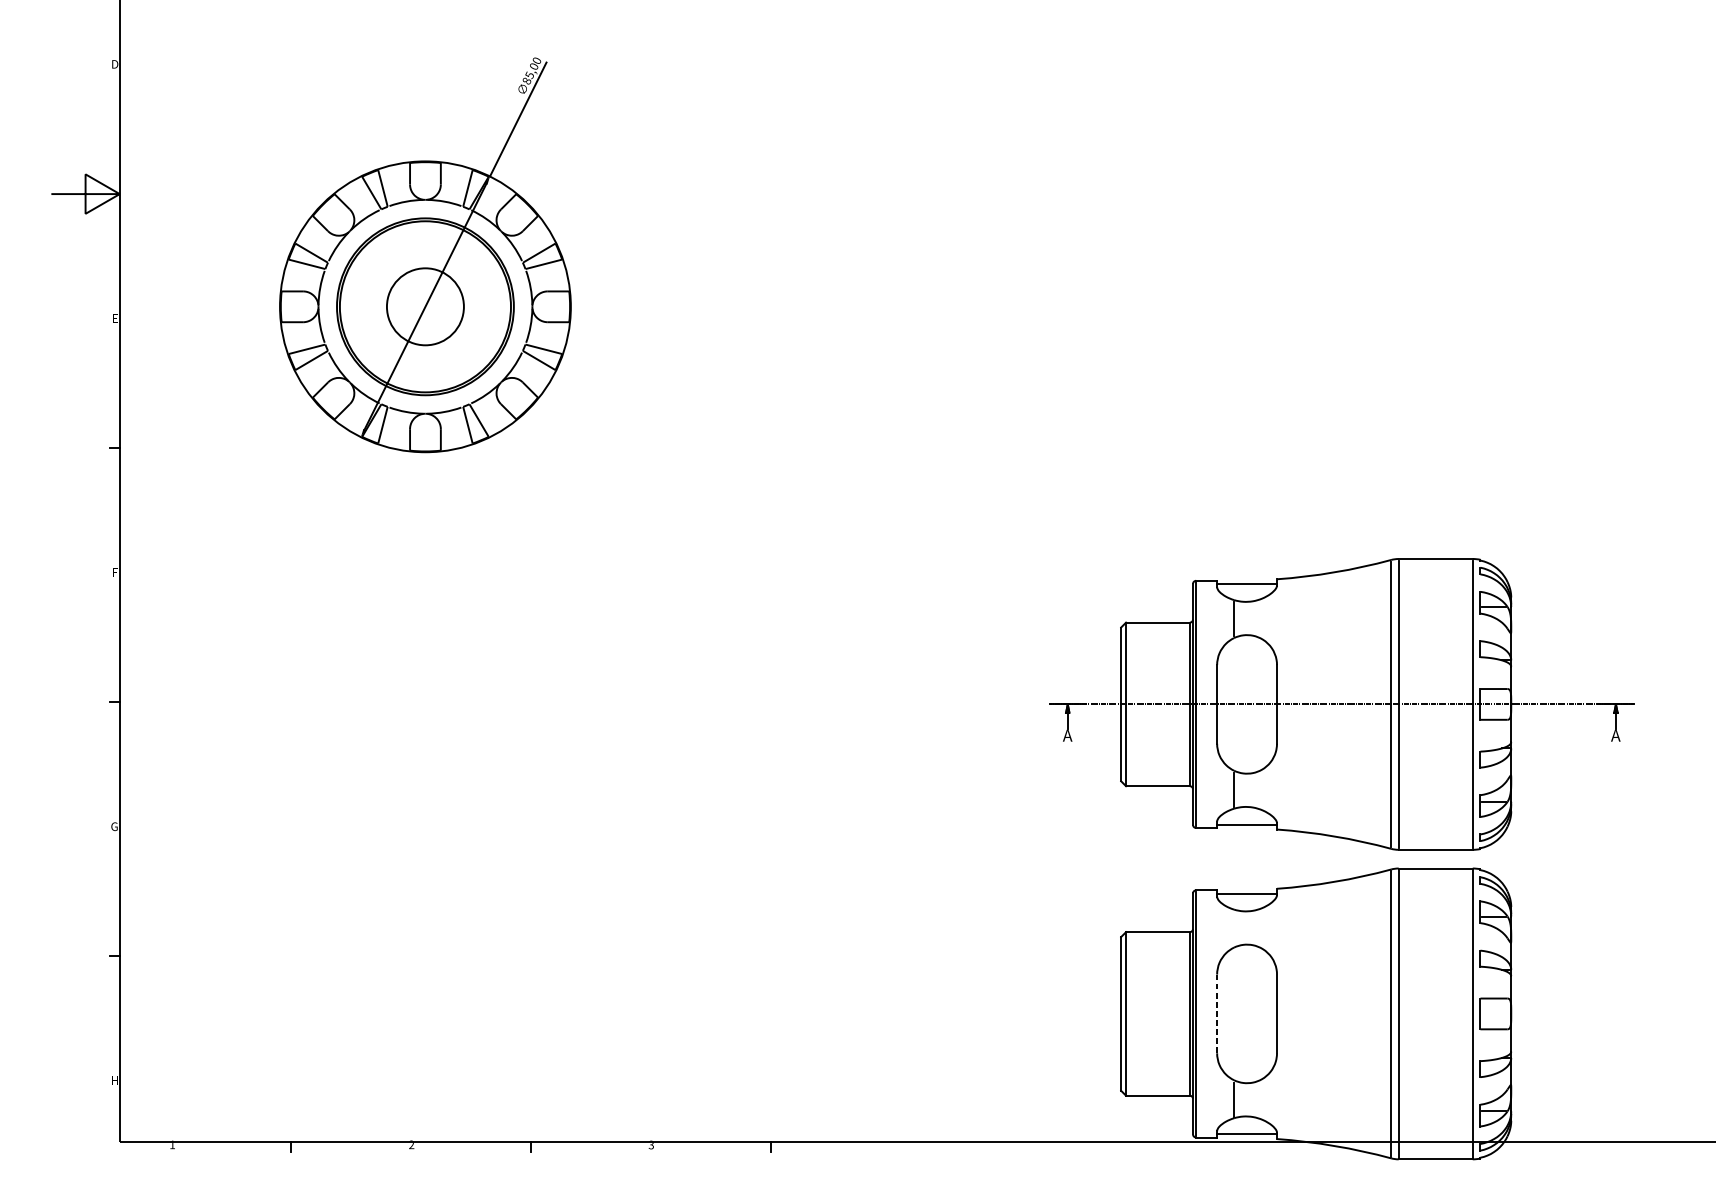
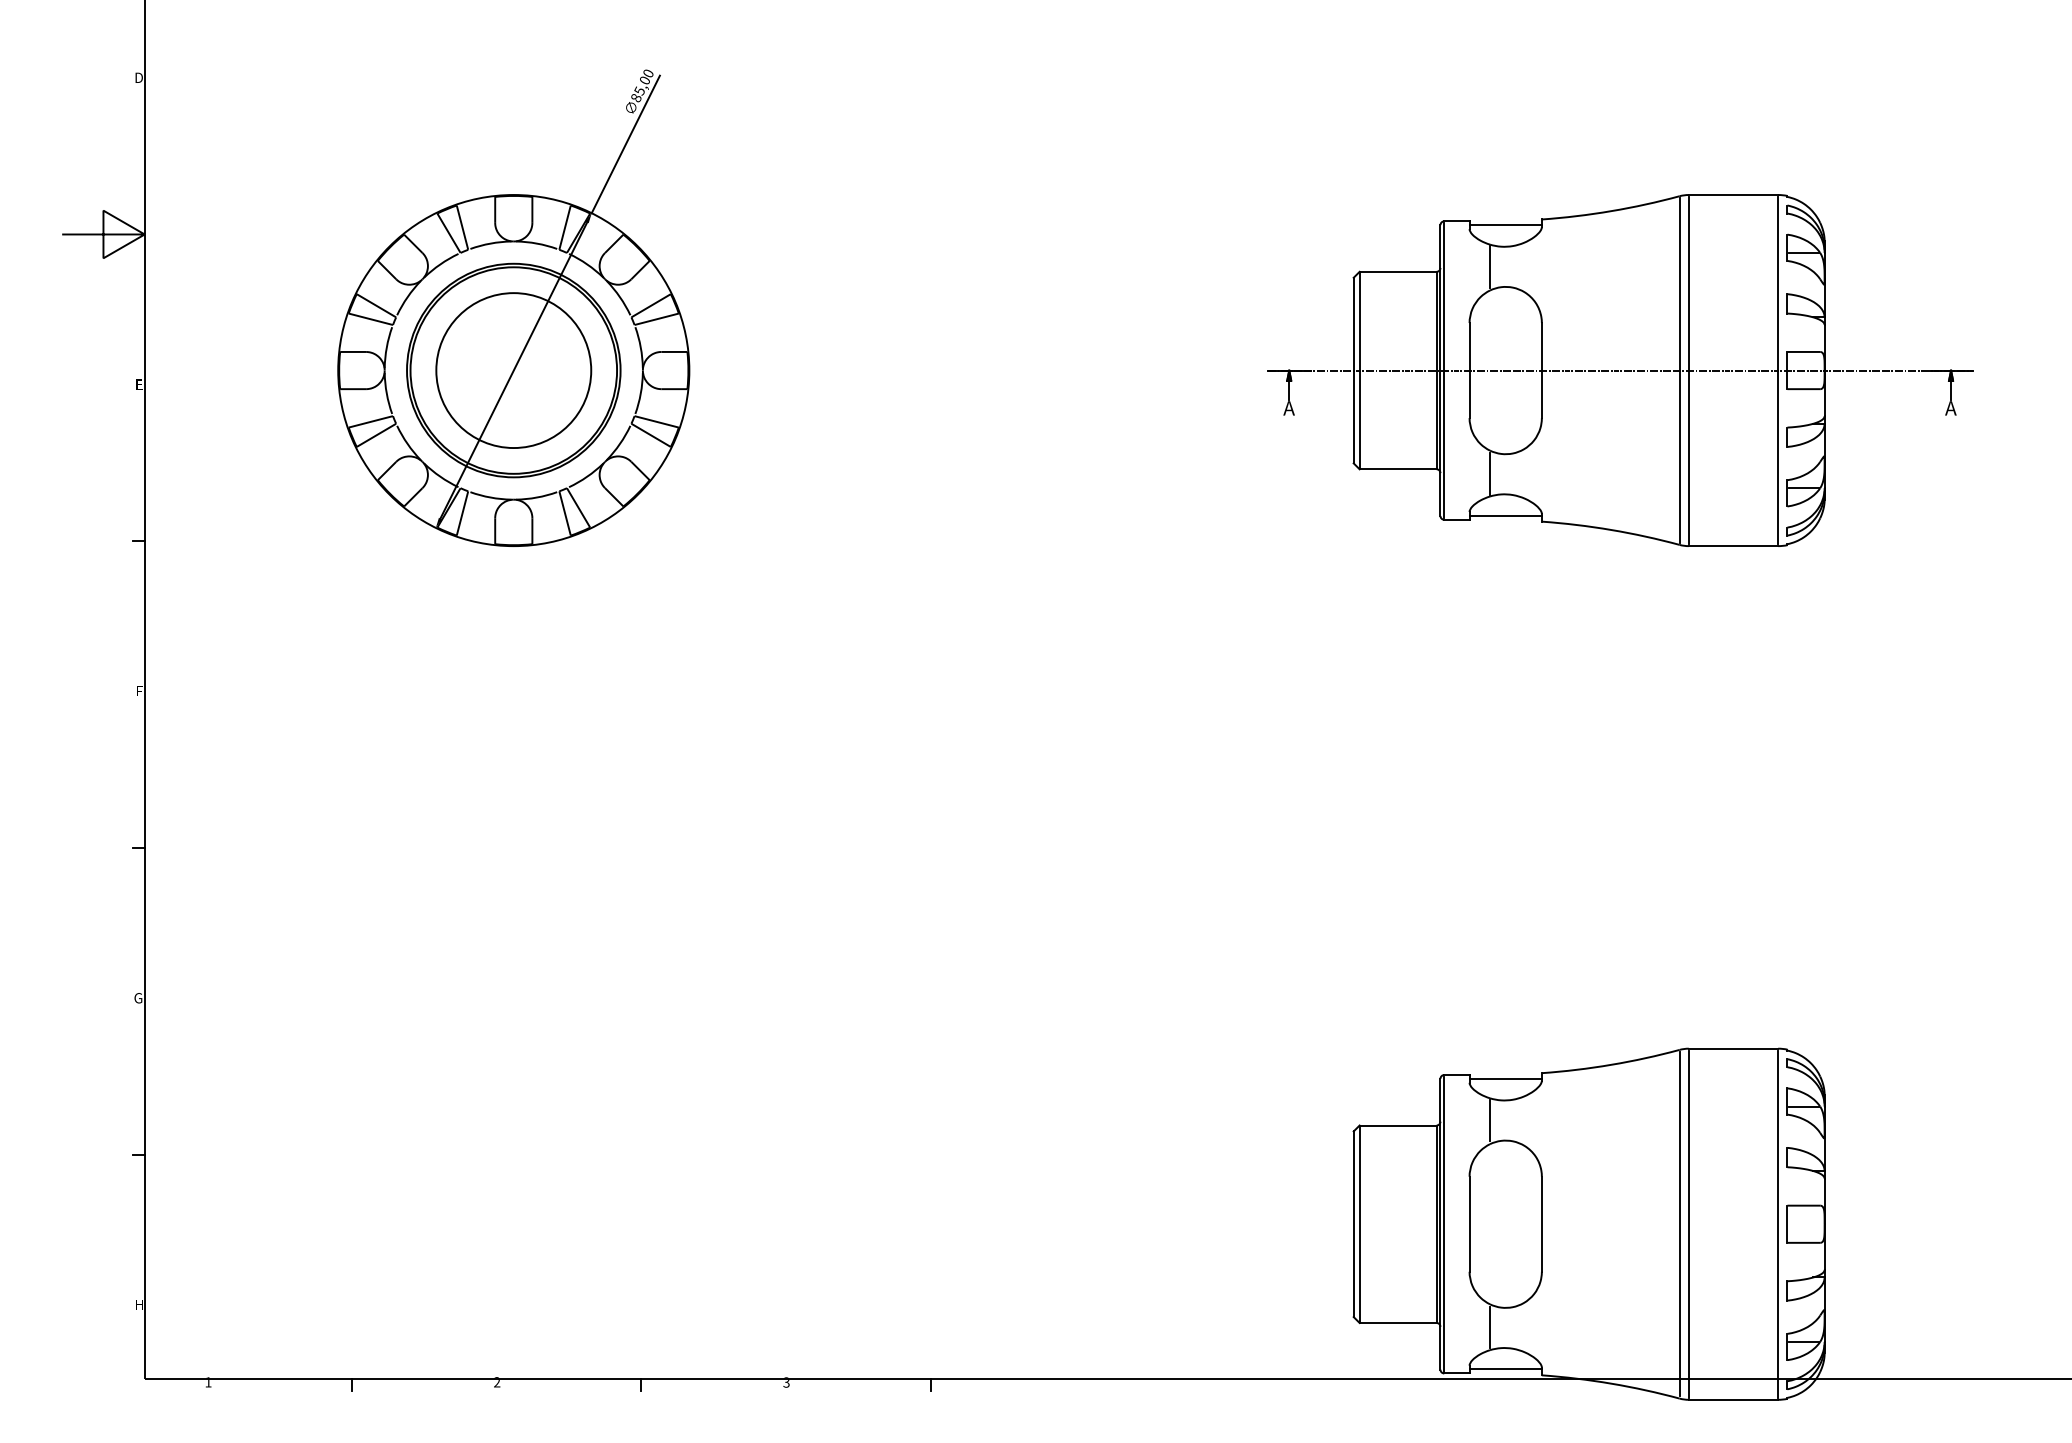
circle: (425, 306) -> (513, 370), size x1.67
part: (1342, 704) -> (1620, 370), moved
line: (1234, 927) -> (1490, 1120), added
line: (1217, 1014) -> (1469, 1224), dashed -> solid

